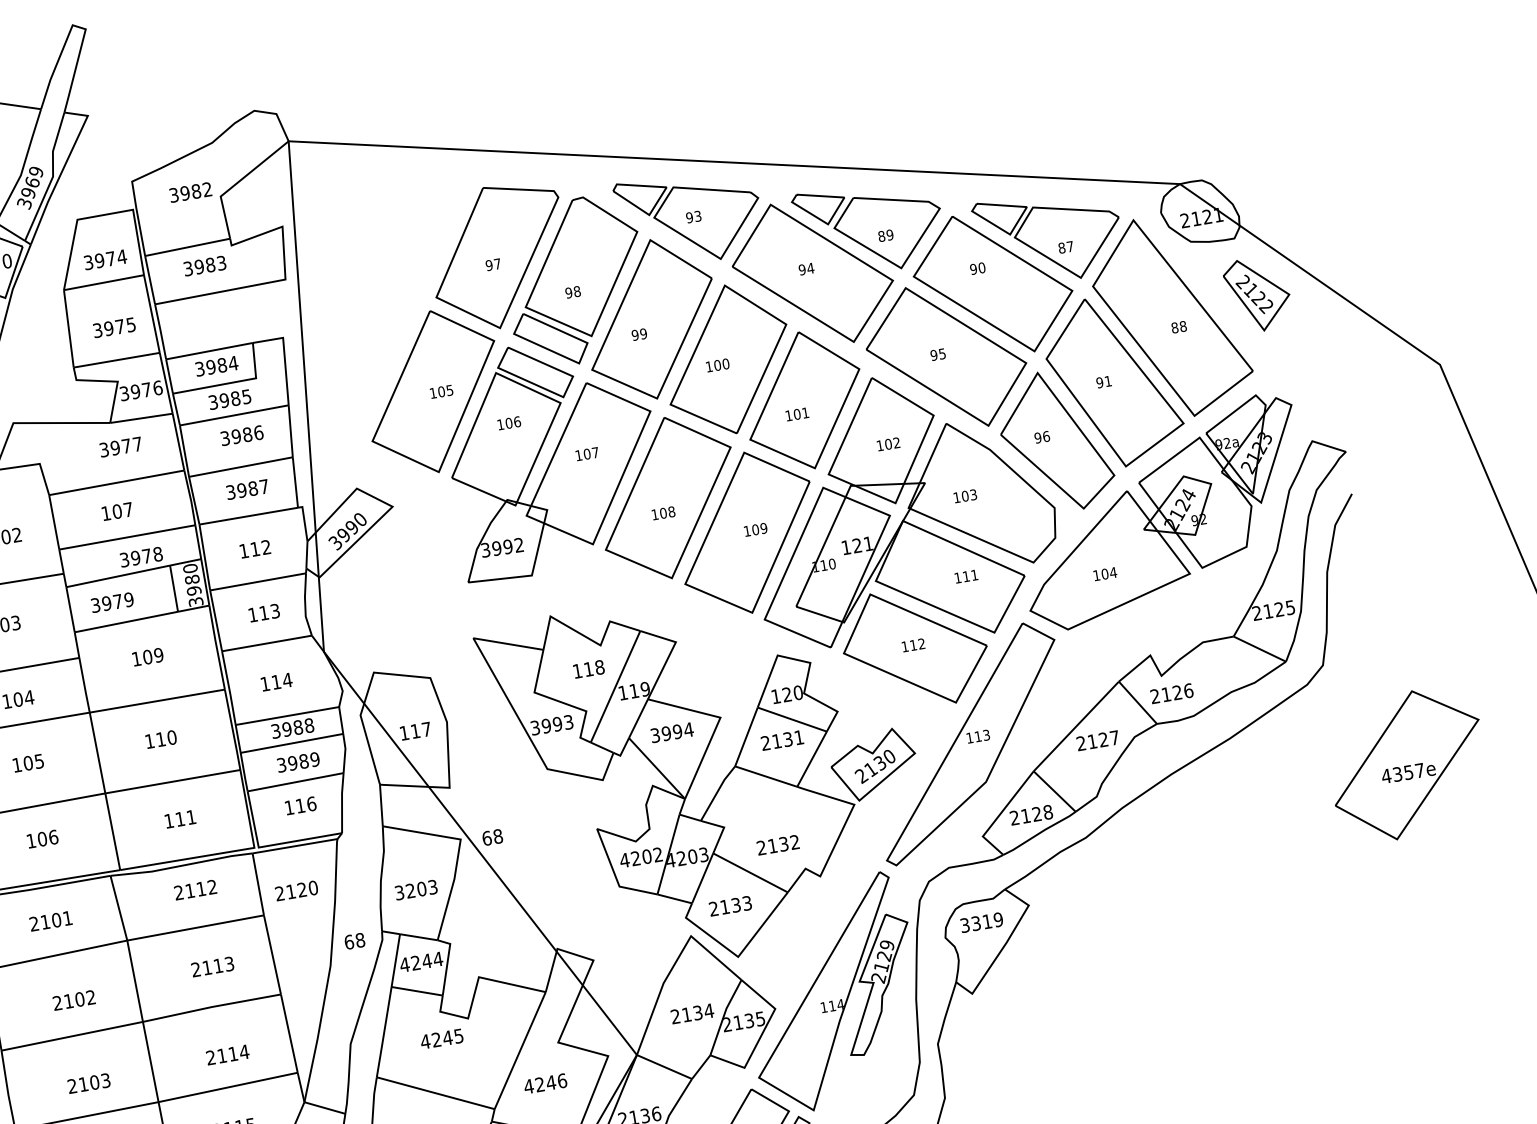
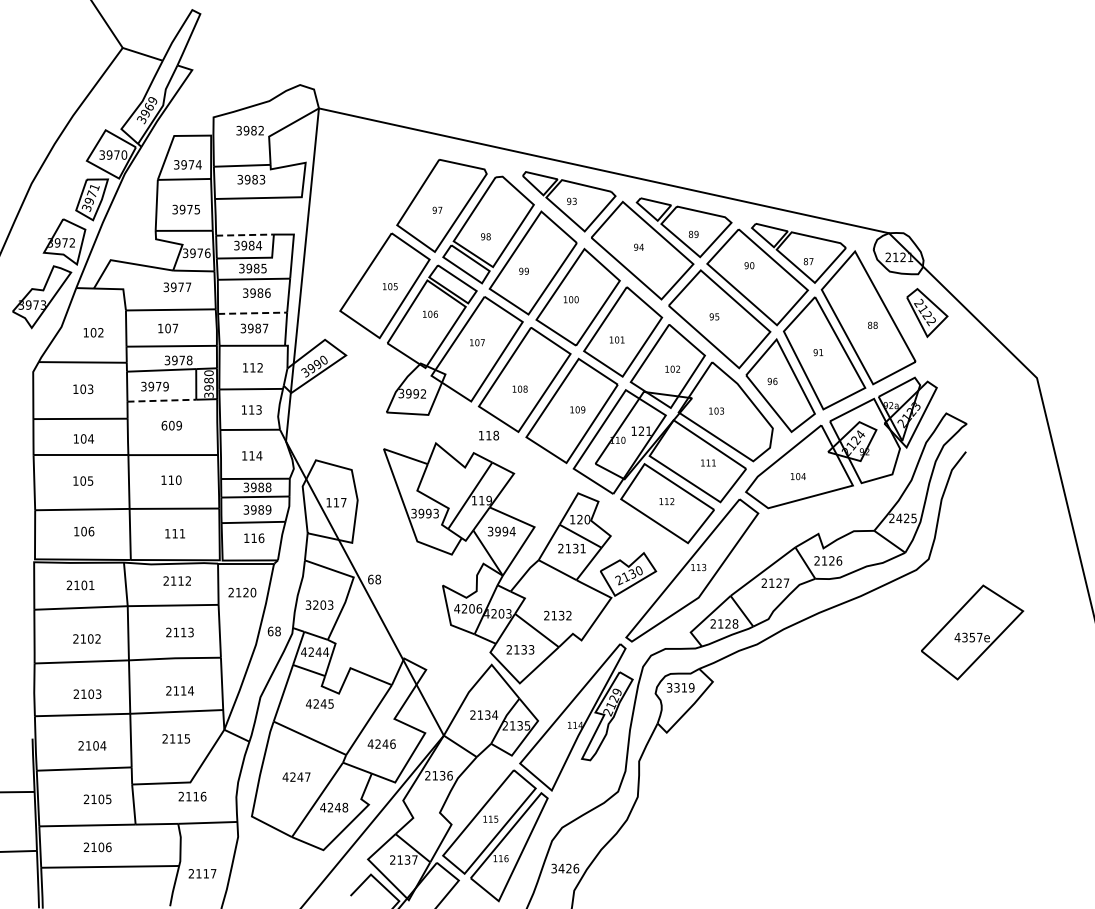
line: (210, 351) -> (245, 235), solid -> dashed
line: (240, 467) -> (252, 313), solid -> dashed
text: (1268, 611) -> (899, 518), 2125 -> 2425
line: (127, 621) -> (162, 400), solid -> dashed
text: (136, 658) -> (164, 425), 109 -> 609
text: (589, 668) -> (489, 435), moved
text: (658, 854) -> (479, 608), 4202 -> 4206

